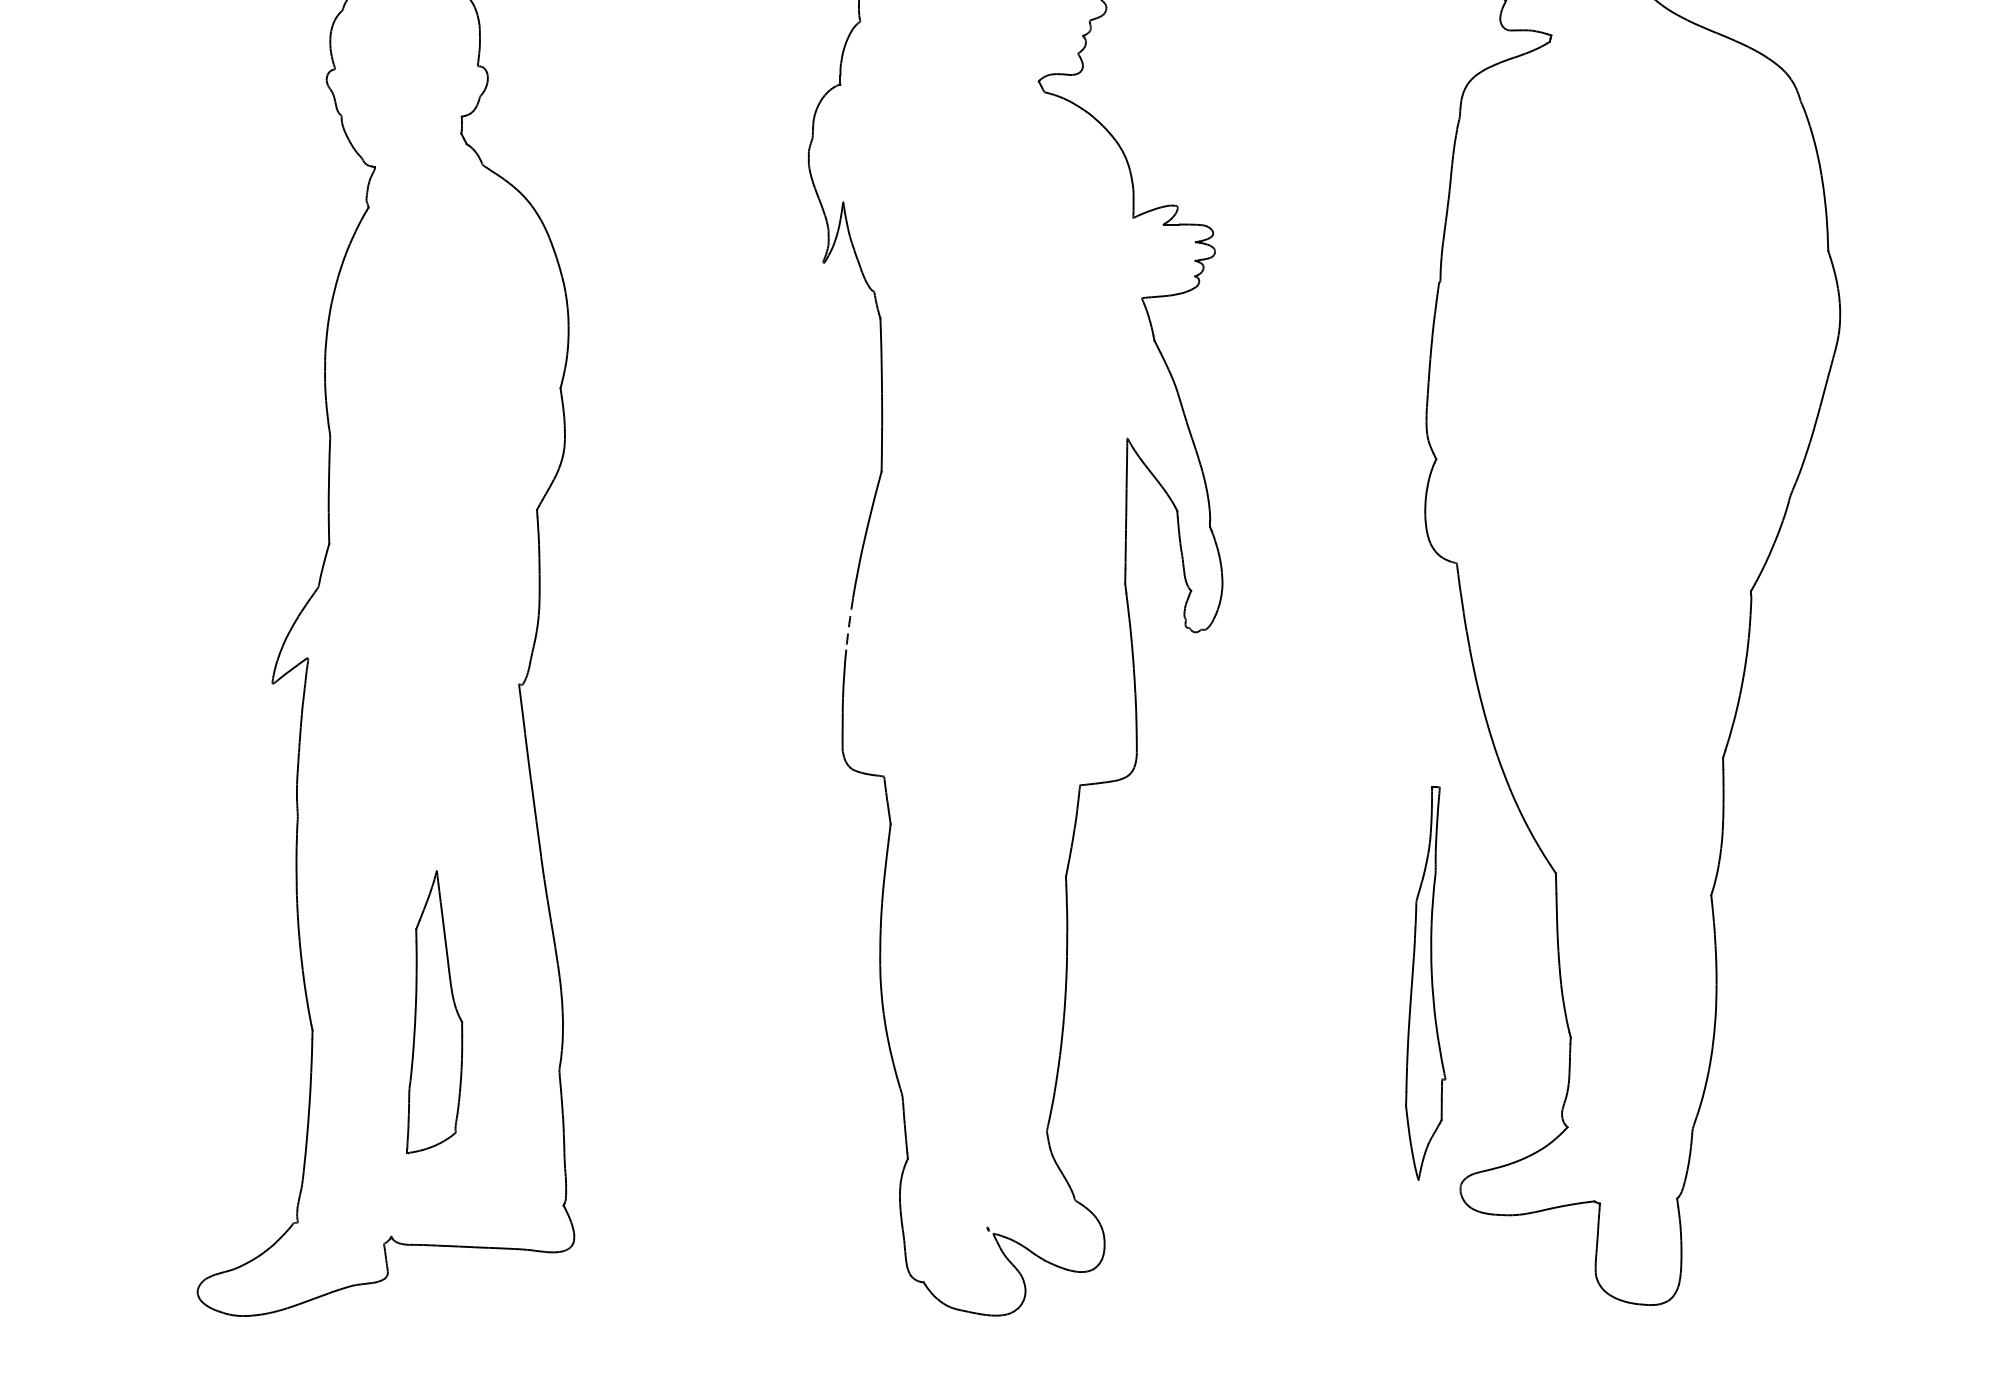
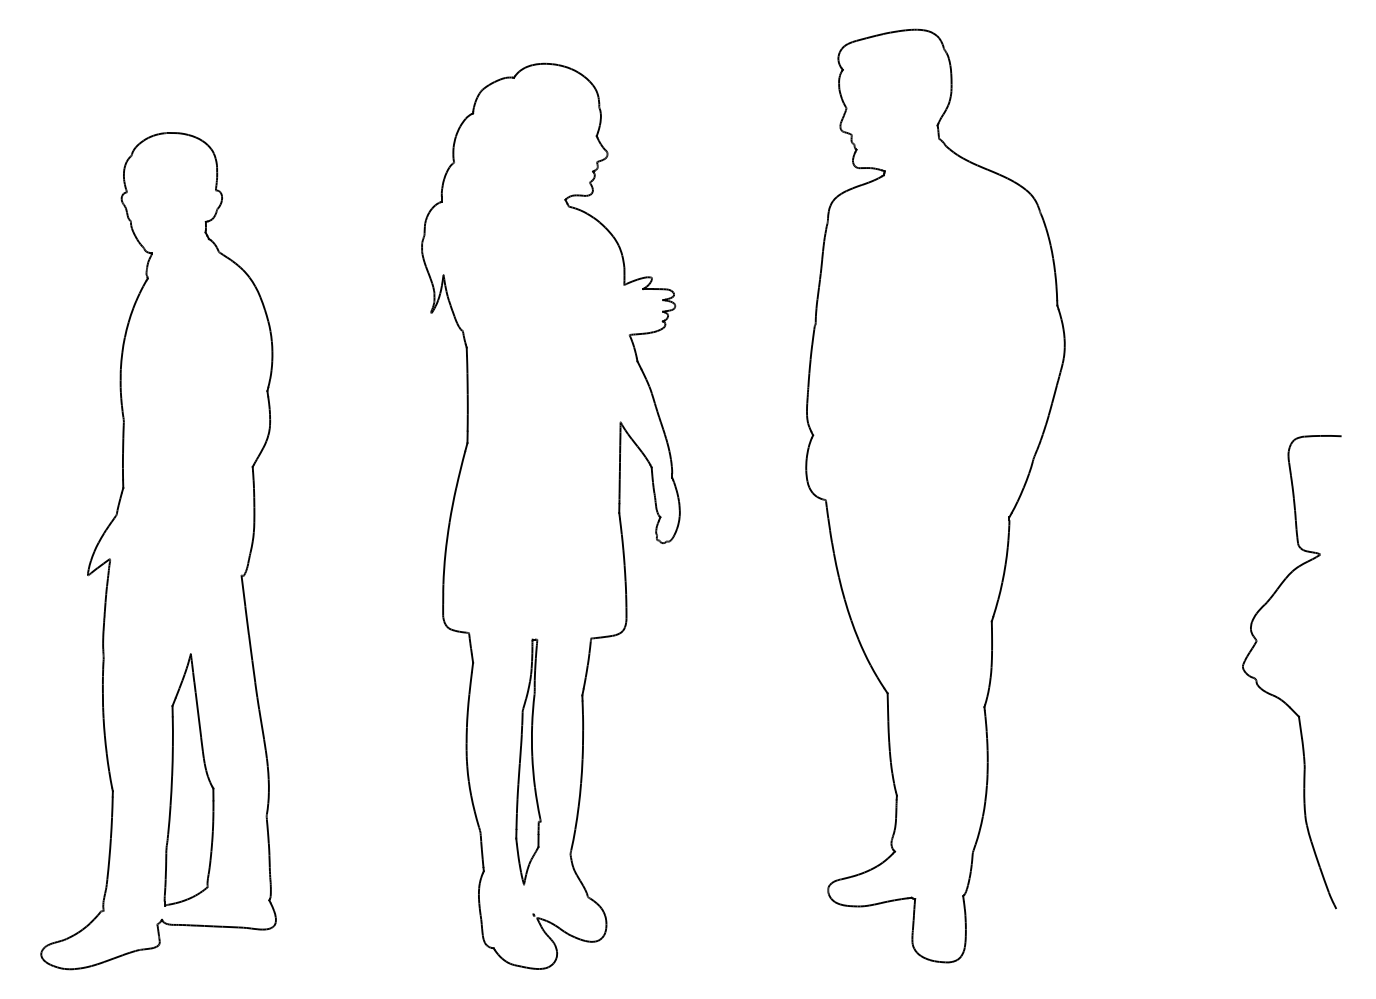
arc: (849, 624) -> (447, 538), dashed -> solid
part: (1425, 982) -> (528, 761), moved
part: (433, 1011) -> (188, 779), size x1.43

